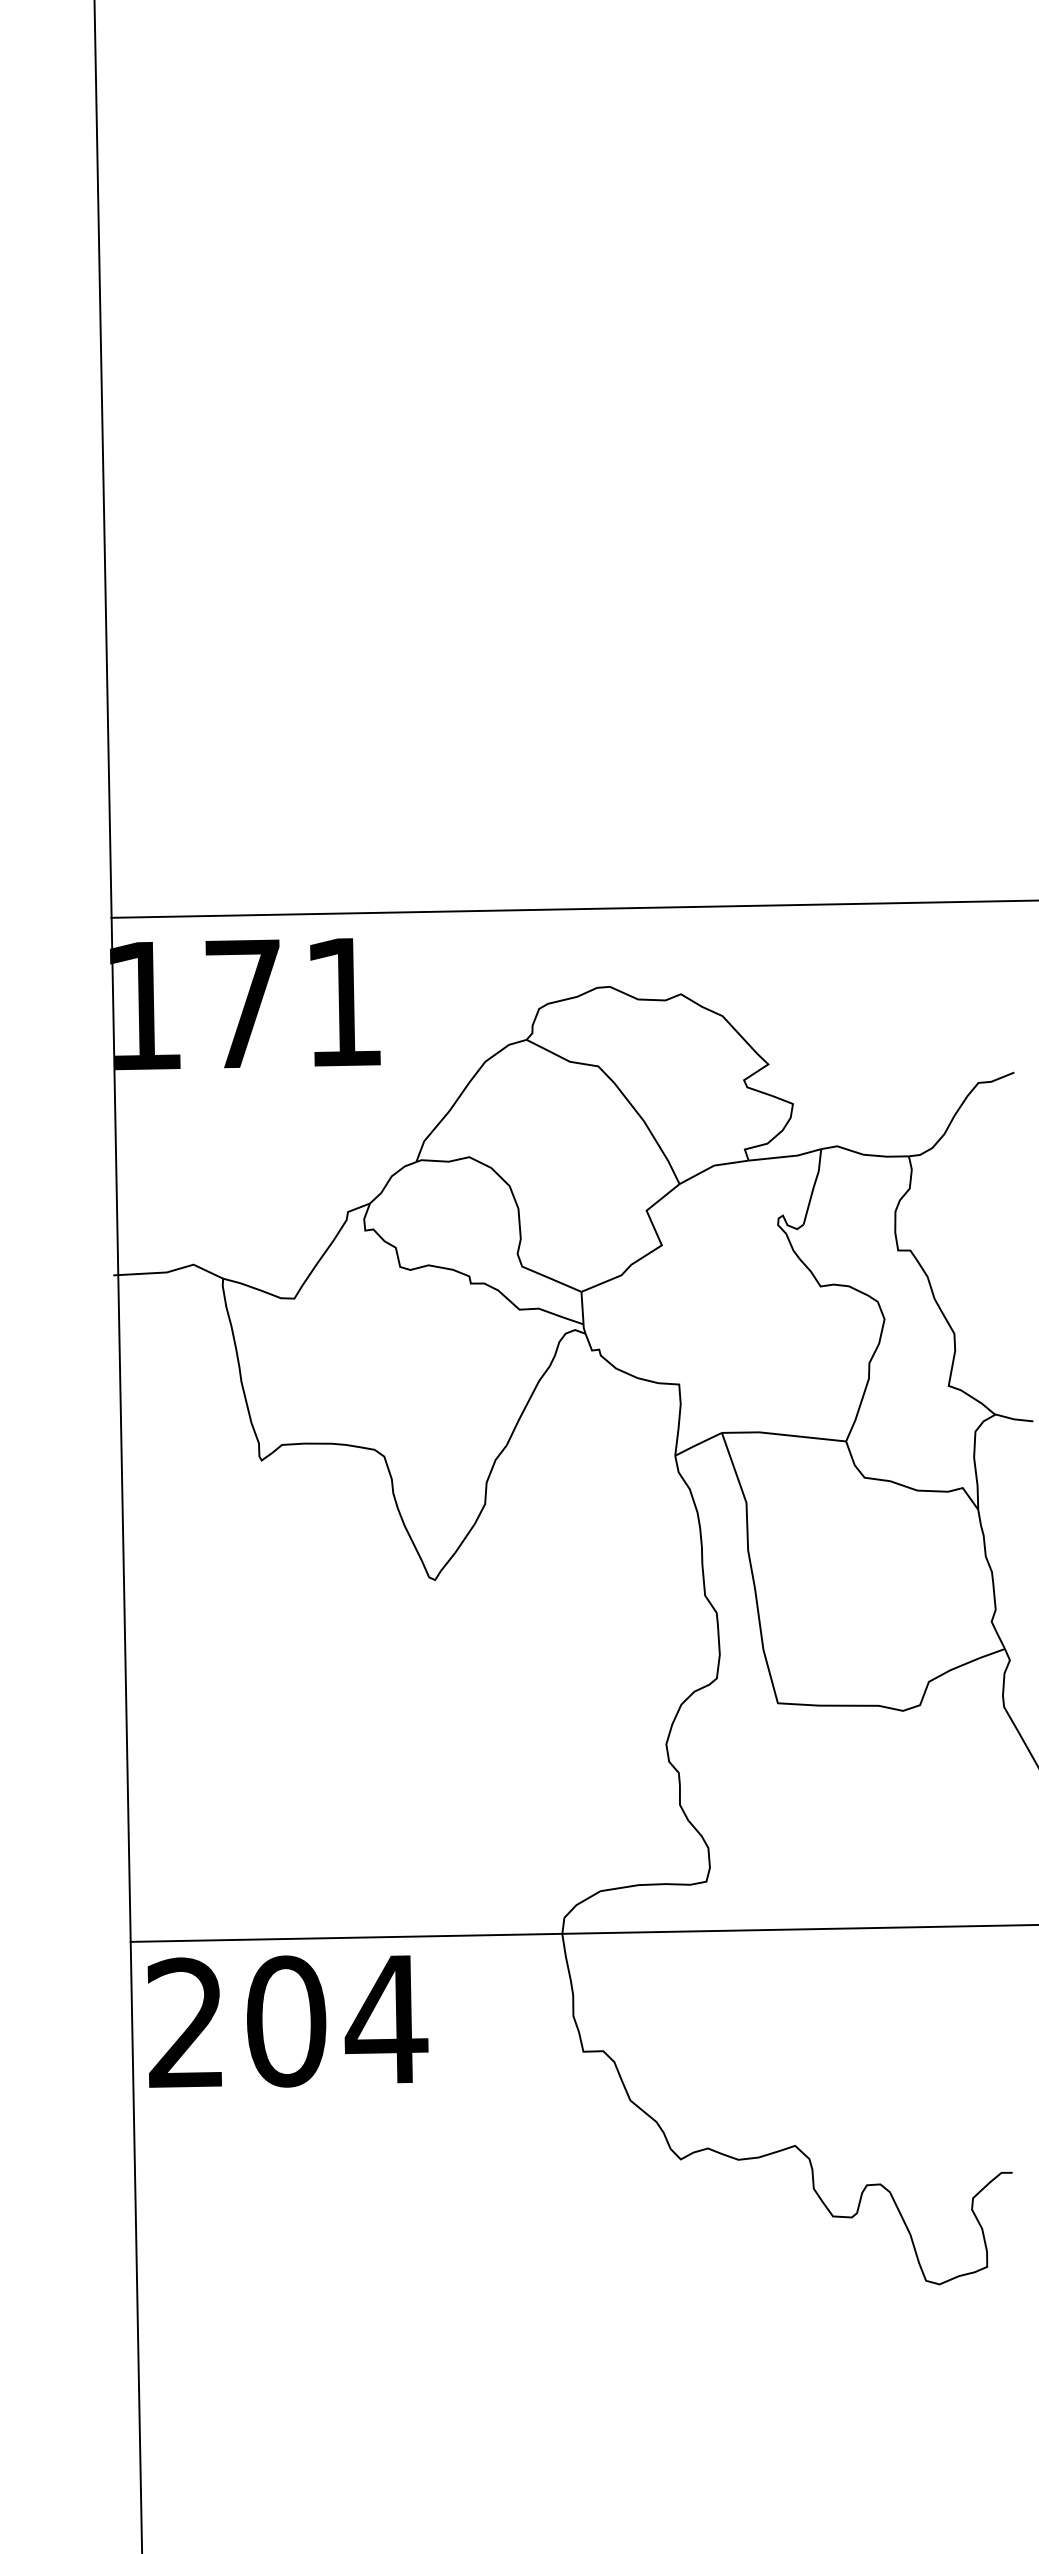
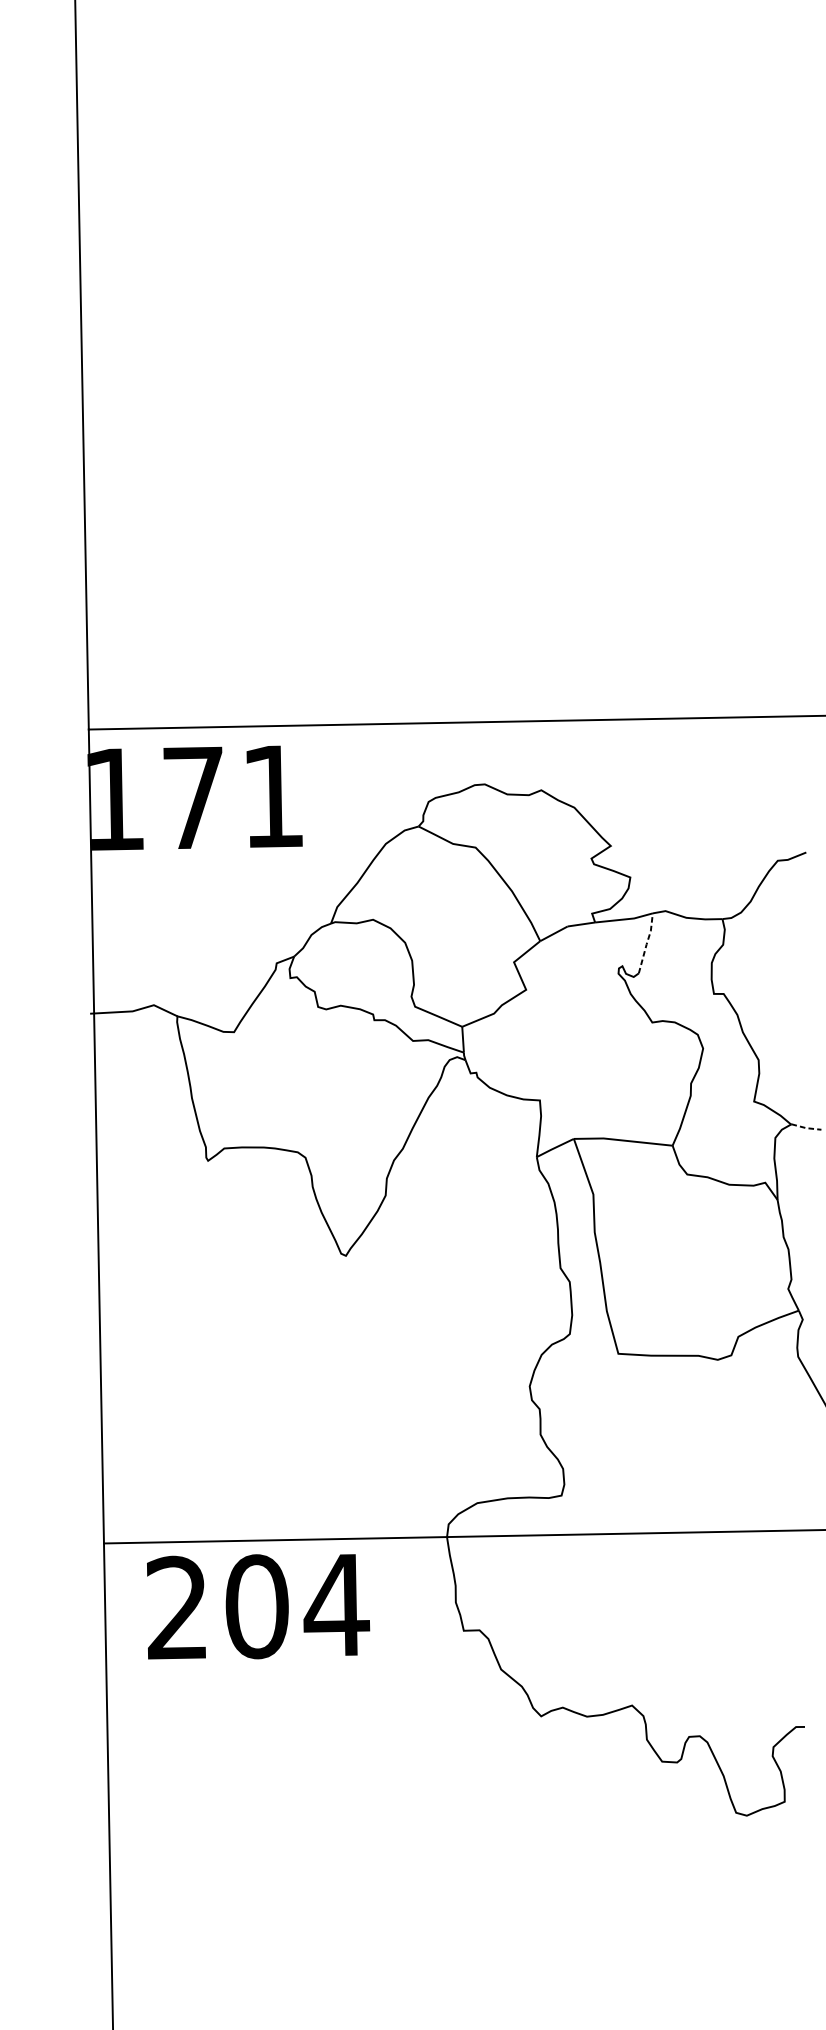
line: (814, 1186) -> (647, 943), solid -> dashed
line: (1014, 1419) -> (806, 1128), solid -> dashed
text: (287, 2021) -> (258, 1606), moved

